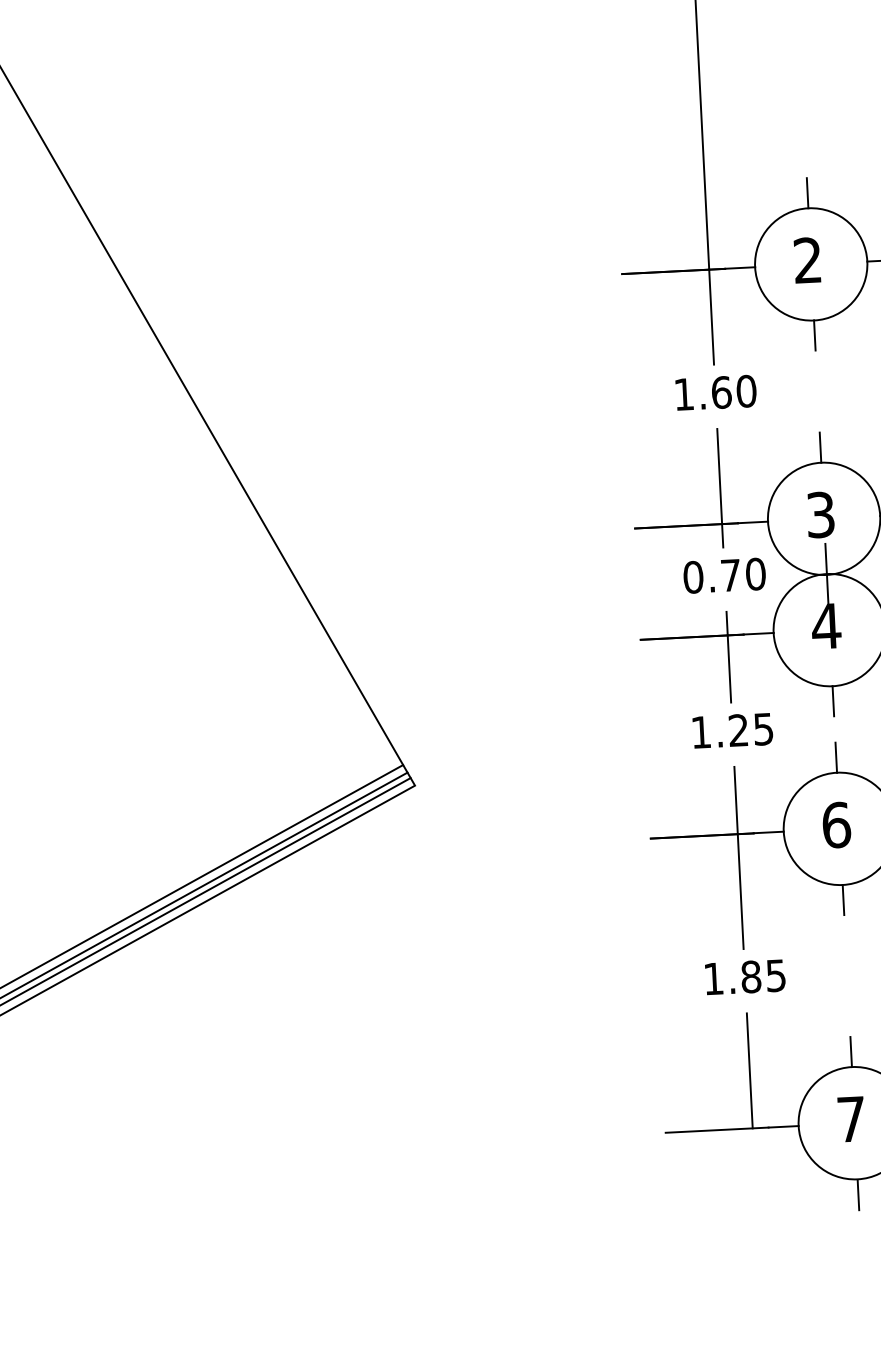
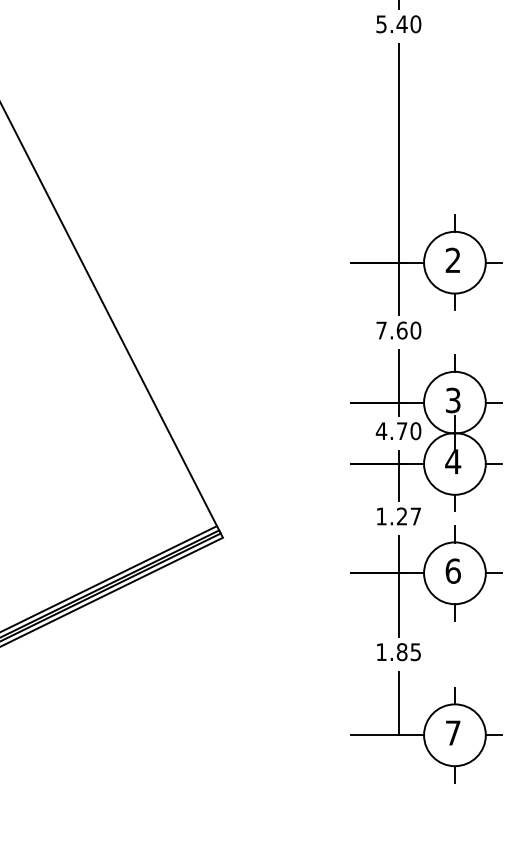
text: (684, 394) -> (381, 330), 1.60 -> 7.60
text: (693, 577) -> (381, 431), 0.70 -> 4.70
text: (762, 729) -> (415, 516), 1.25 -> 1.27

